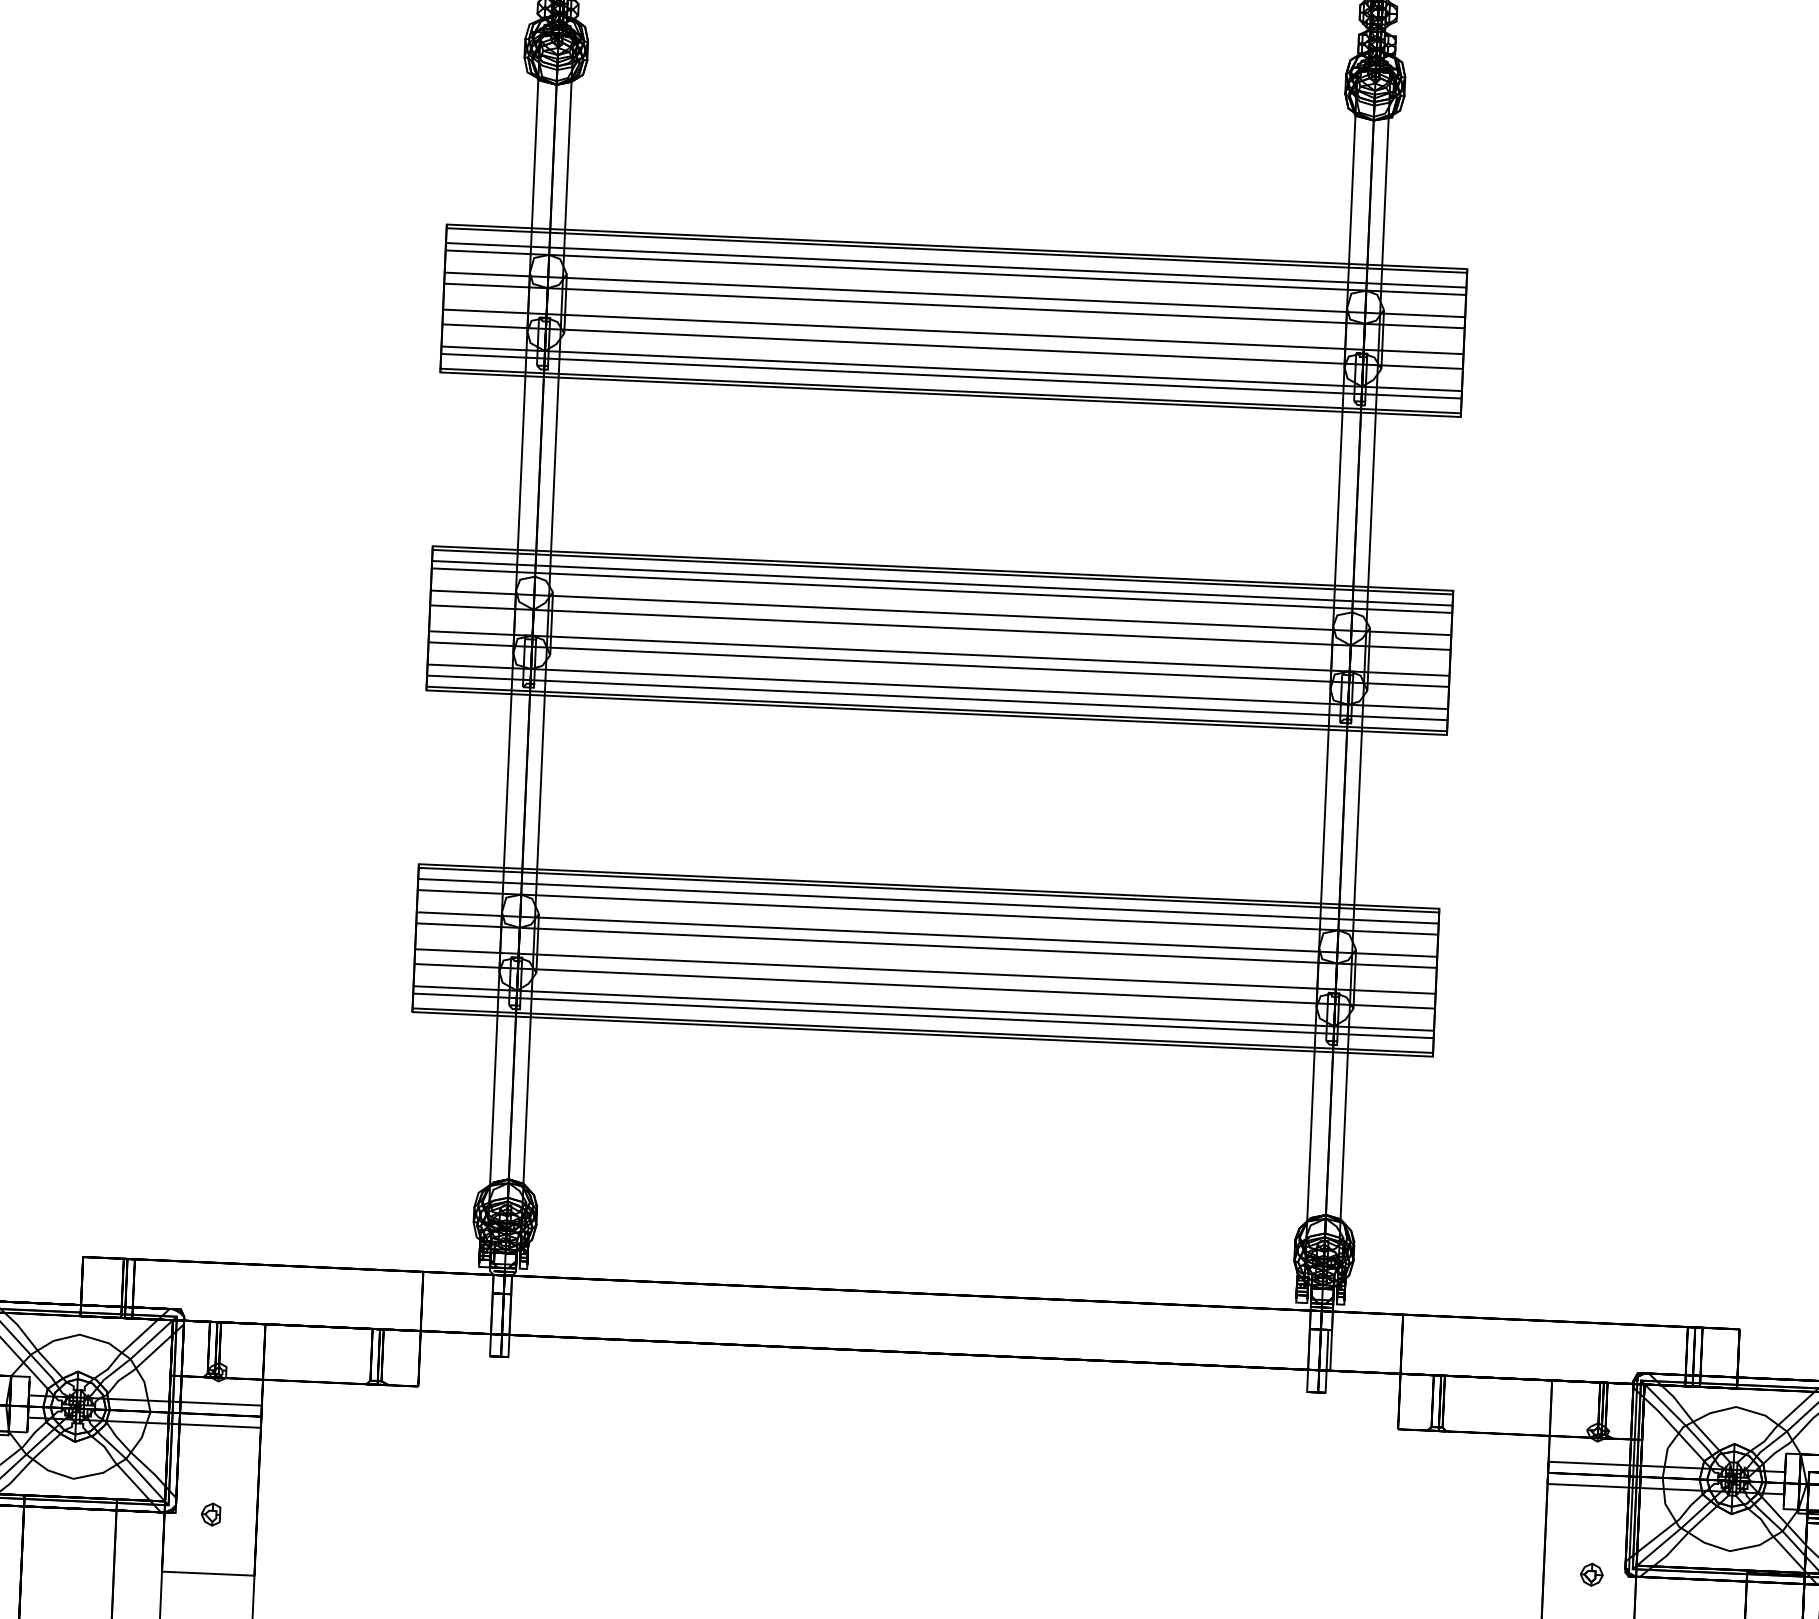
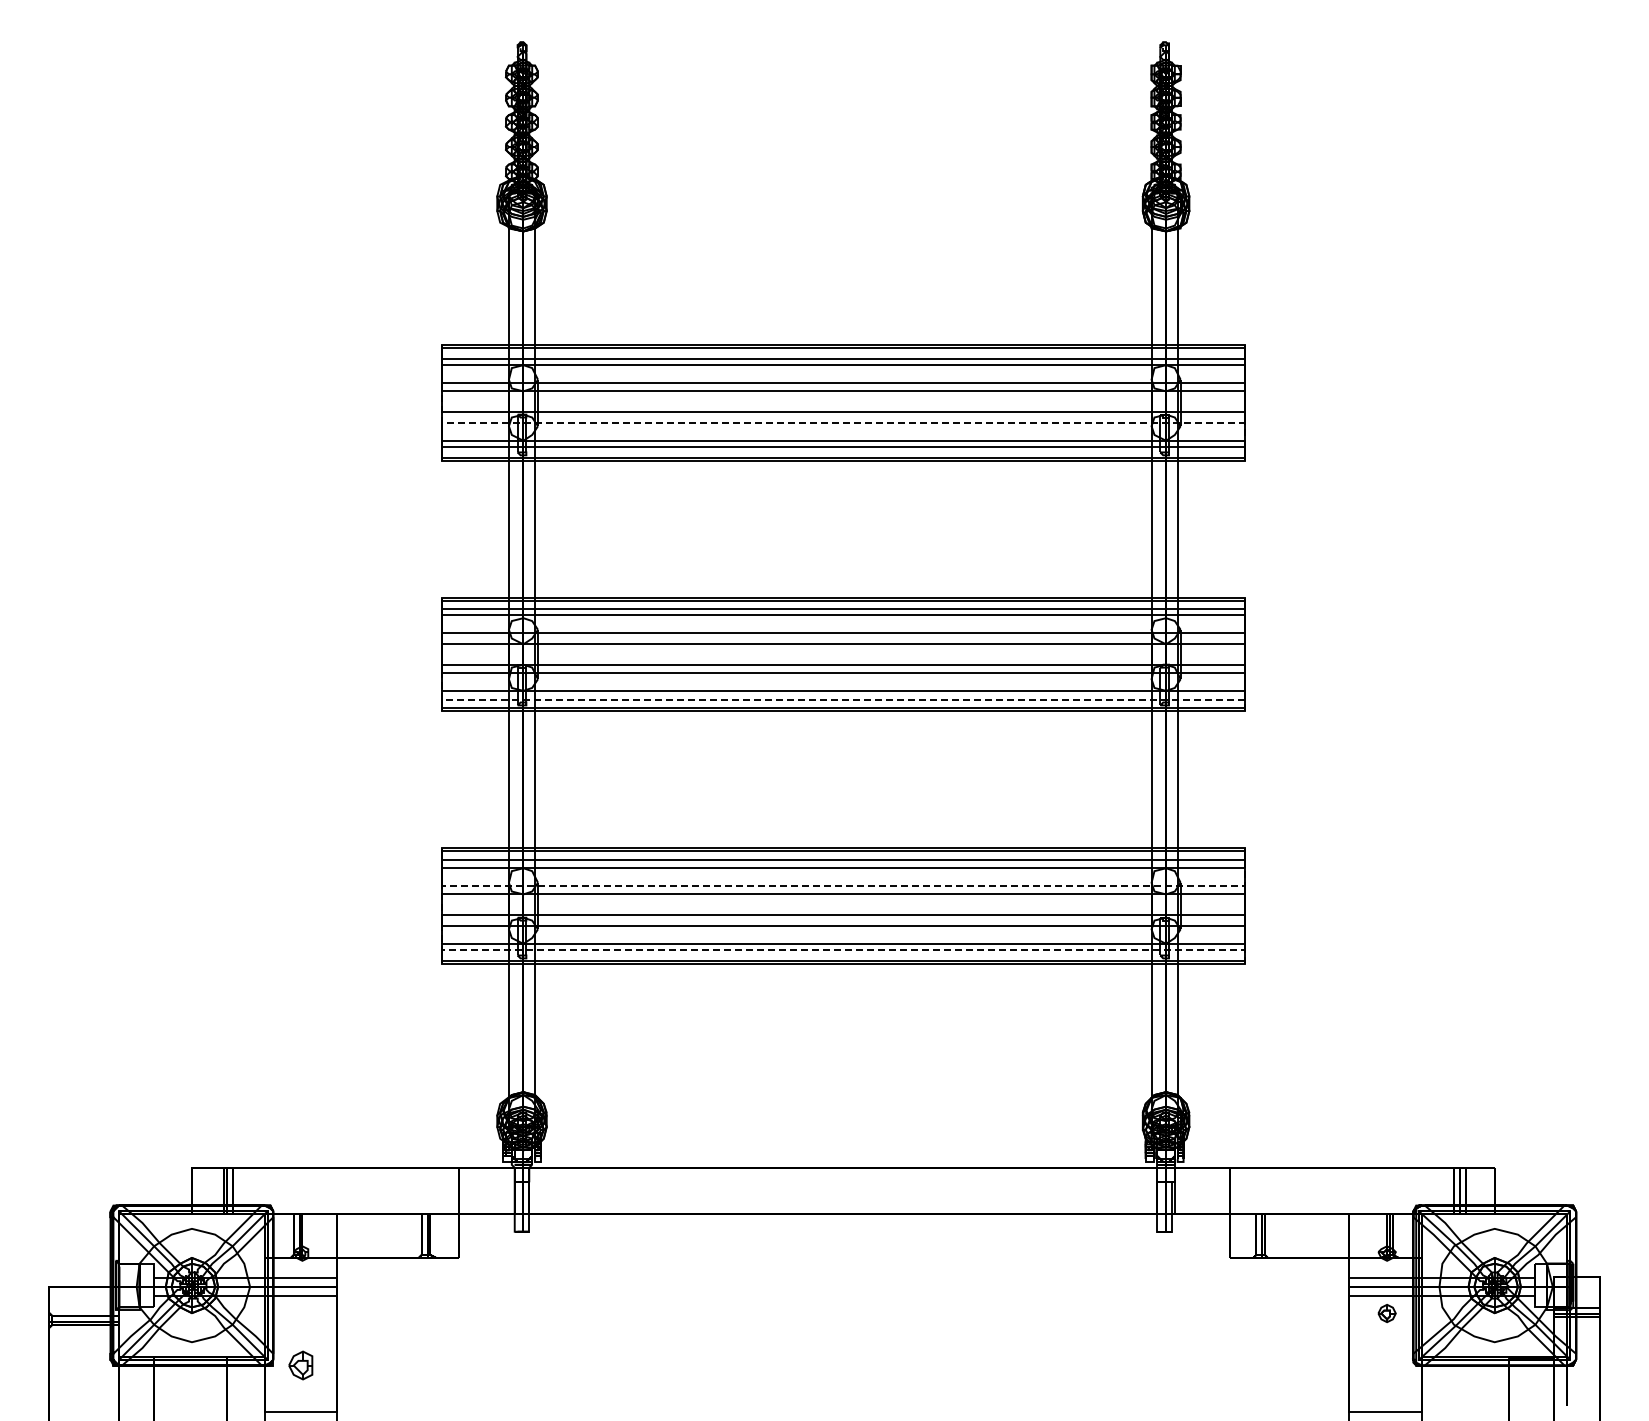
line: (946, 346) -> (838, 423), solid -> dashed
line: (927, 697) -> (835, 699), solid -> dashed
line: (924, 934) -> (841, 885), solid -> dashed
line: (917, 1015) -> (838, 949), solid -> dashed
part: (211, 1514) -> (301, 1365), size x1.6
part: (1591, 1574) -> (1386, 1313), moved

